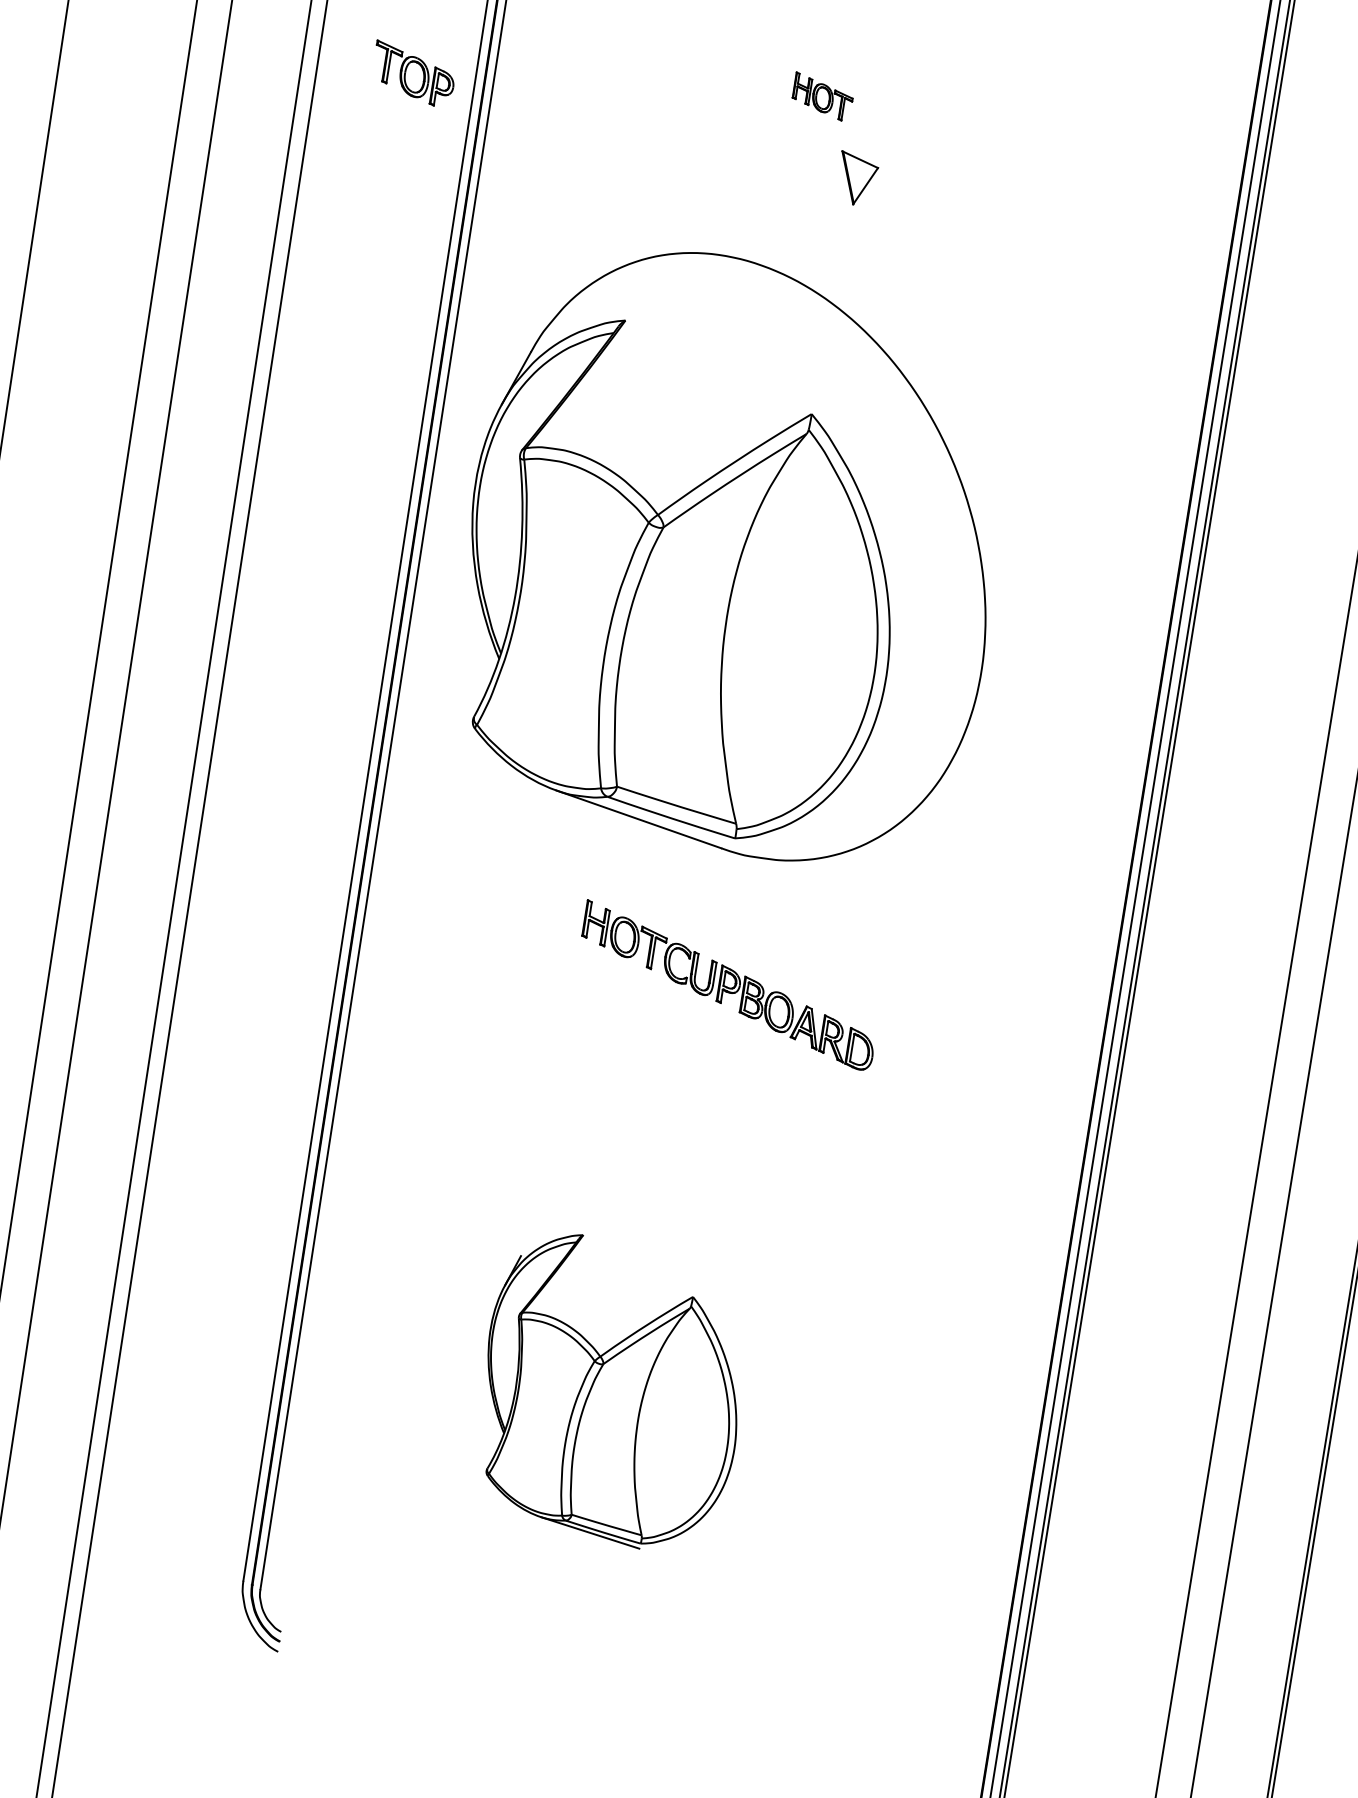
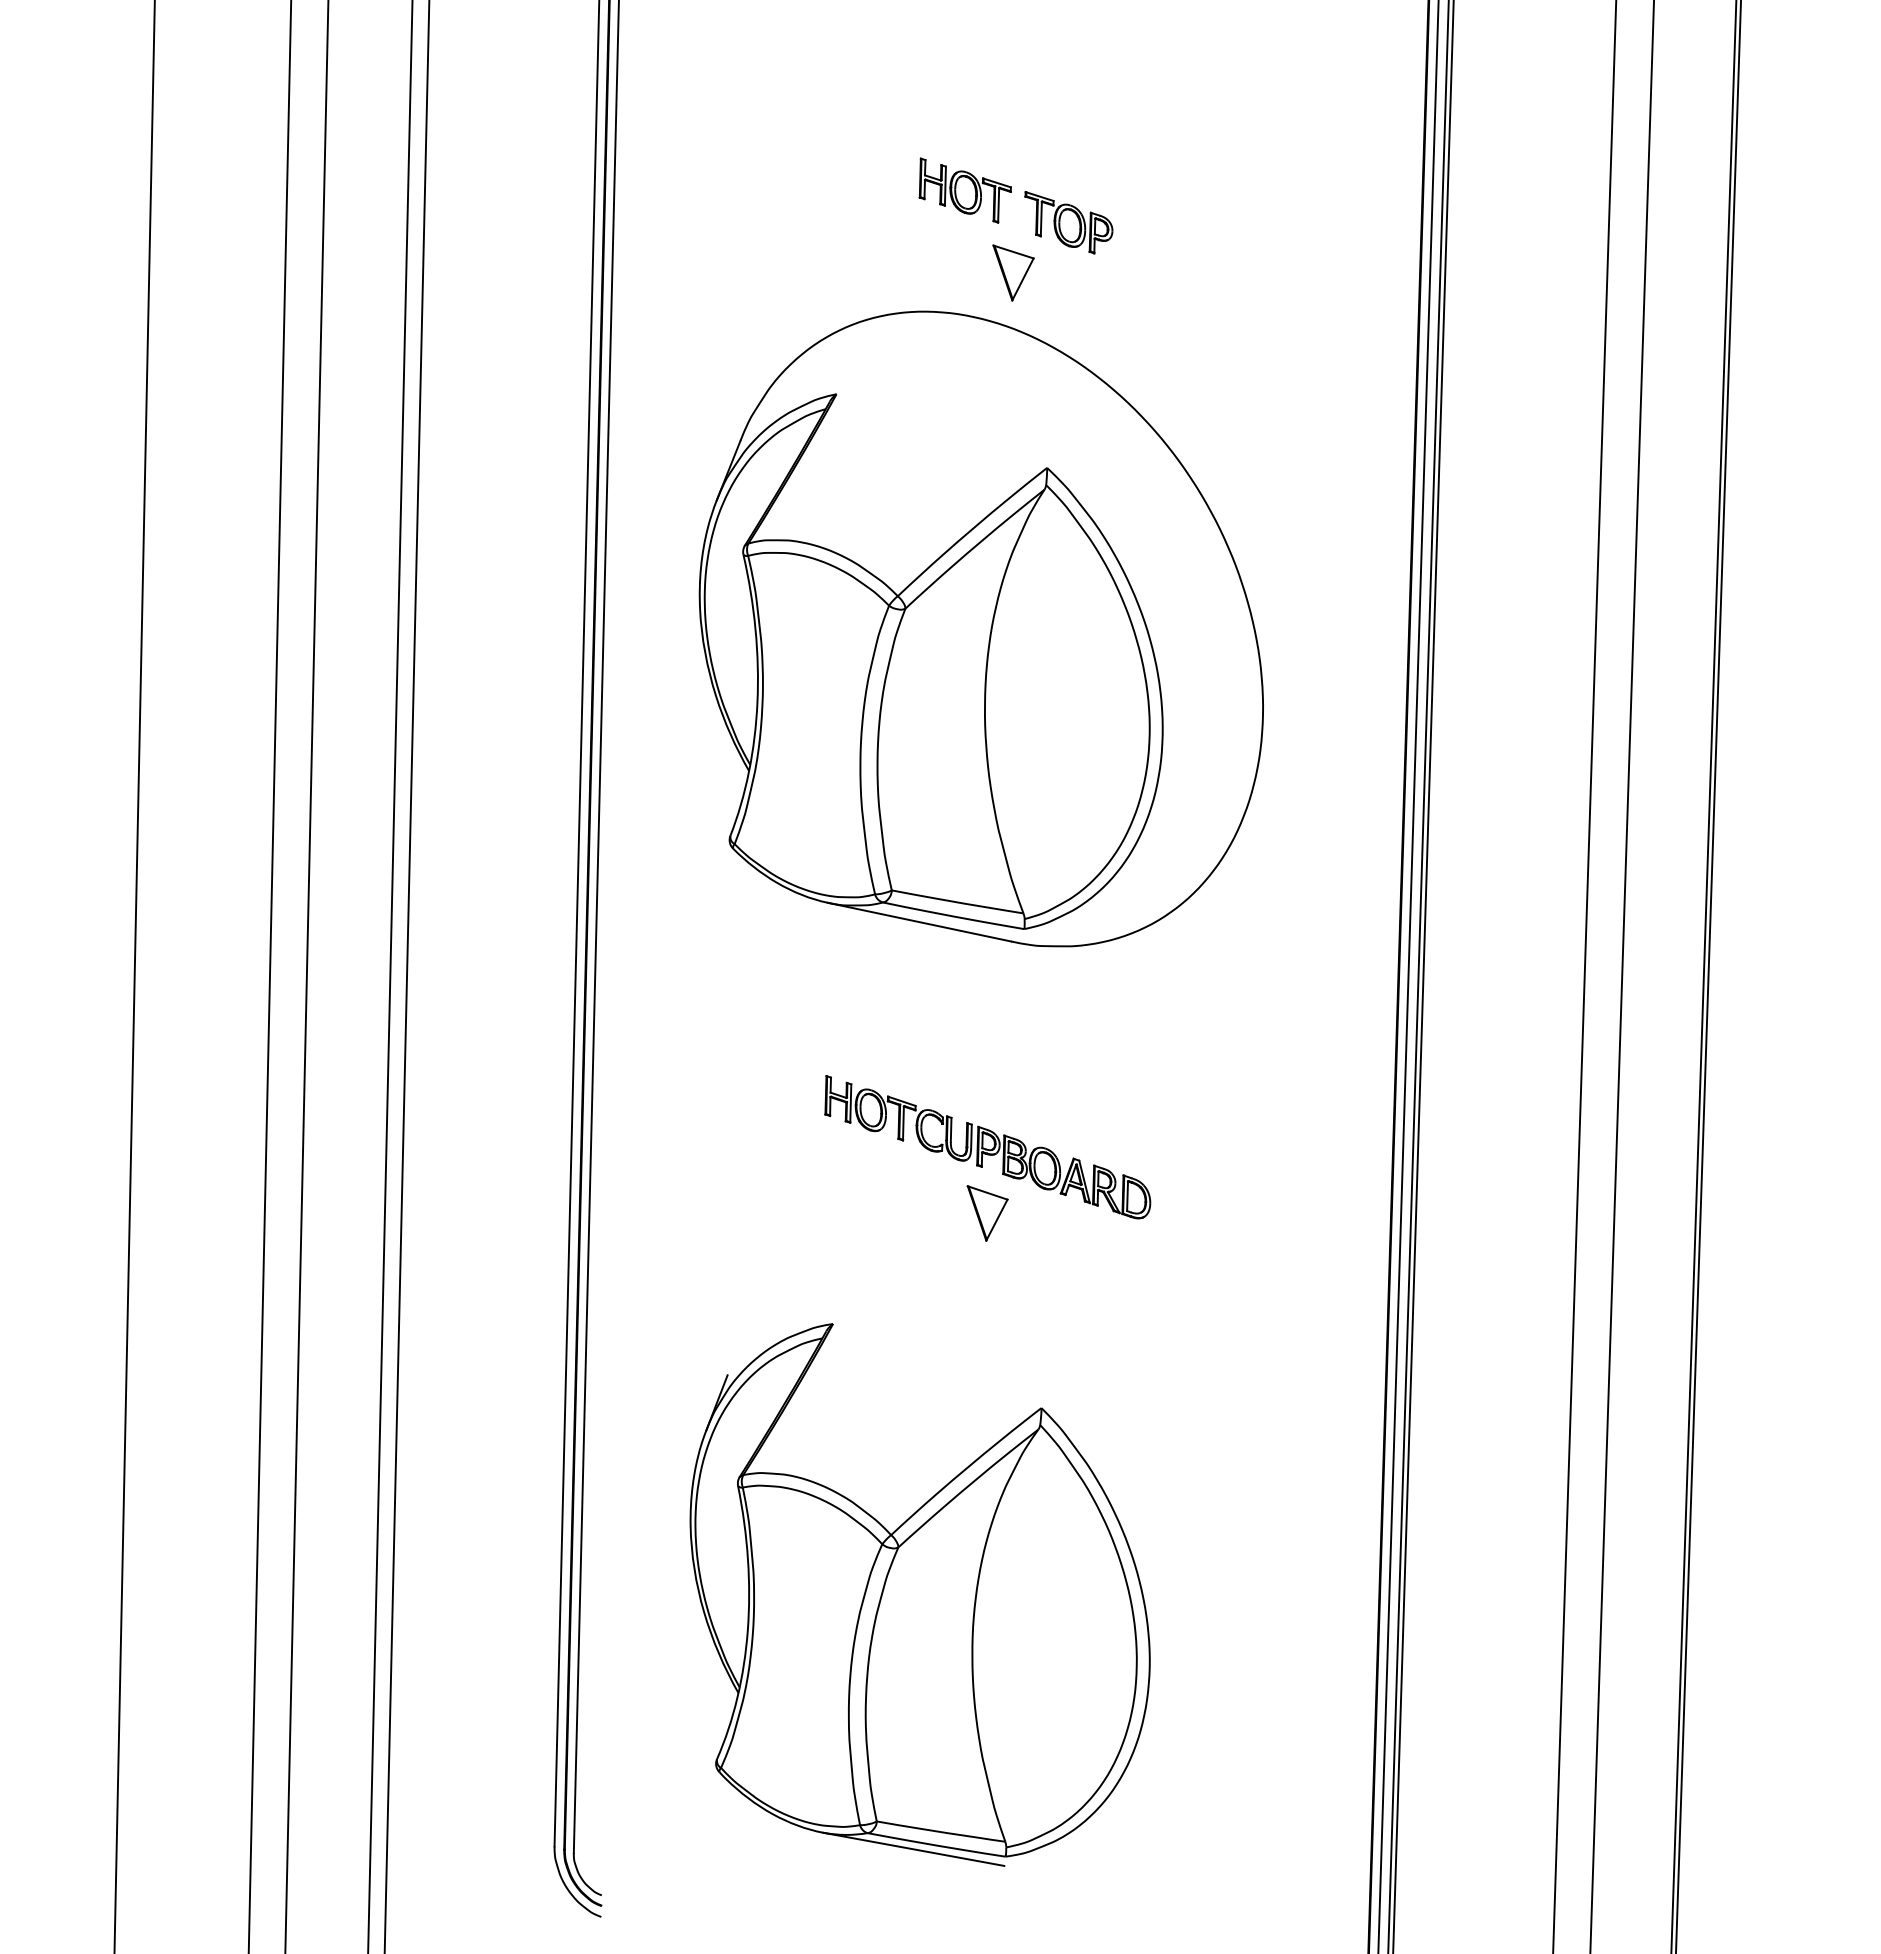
part: (413, 73) -> (1068, 222), moved
part: (822, 96) -> (964, 190), size x1.43
part: (730, 554) -> (980, 628), moved
part: (720, 1046) -> (987, 1213), added
part: (611, 1391) -> (919, 1594), size x1.67

